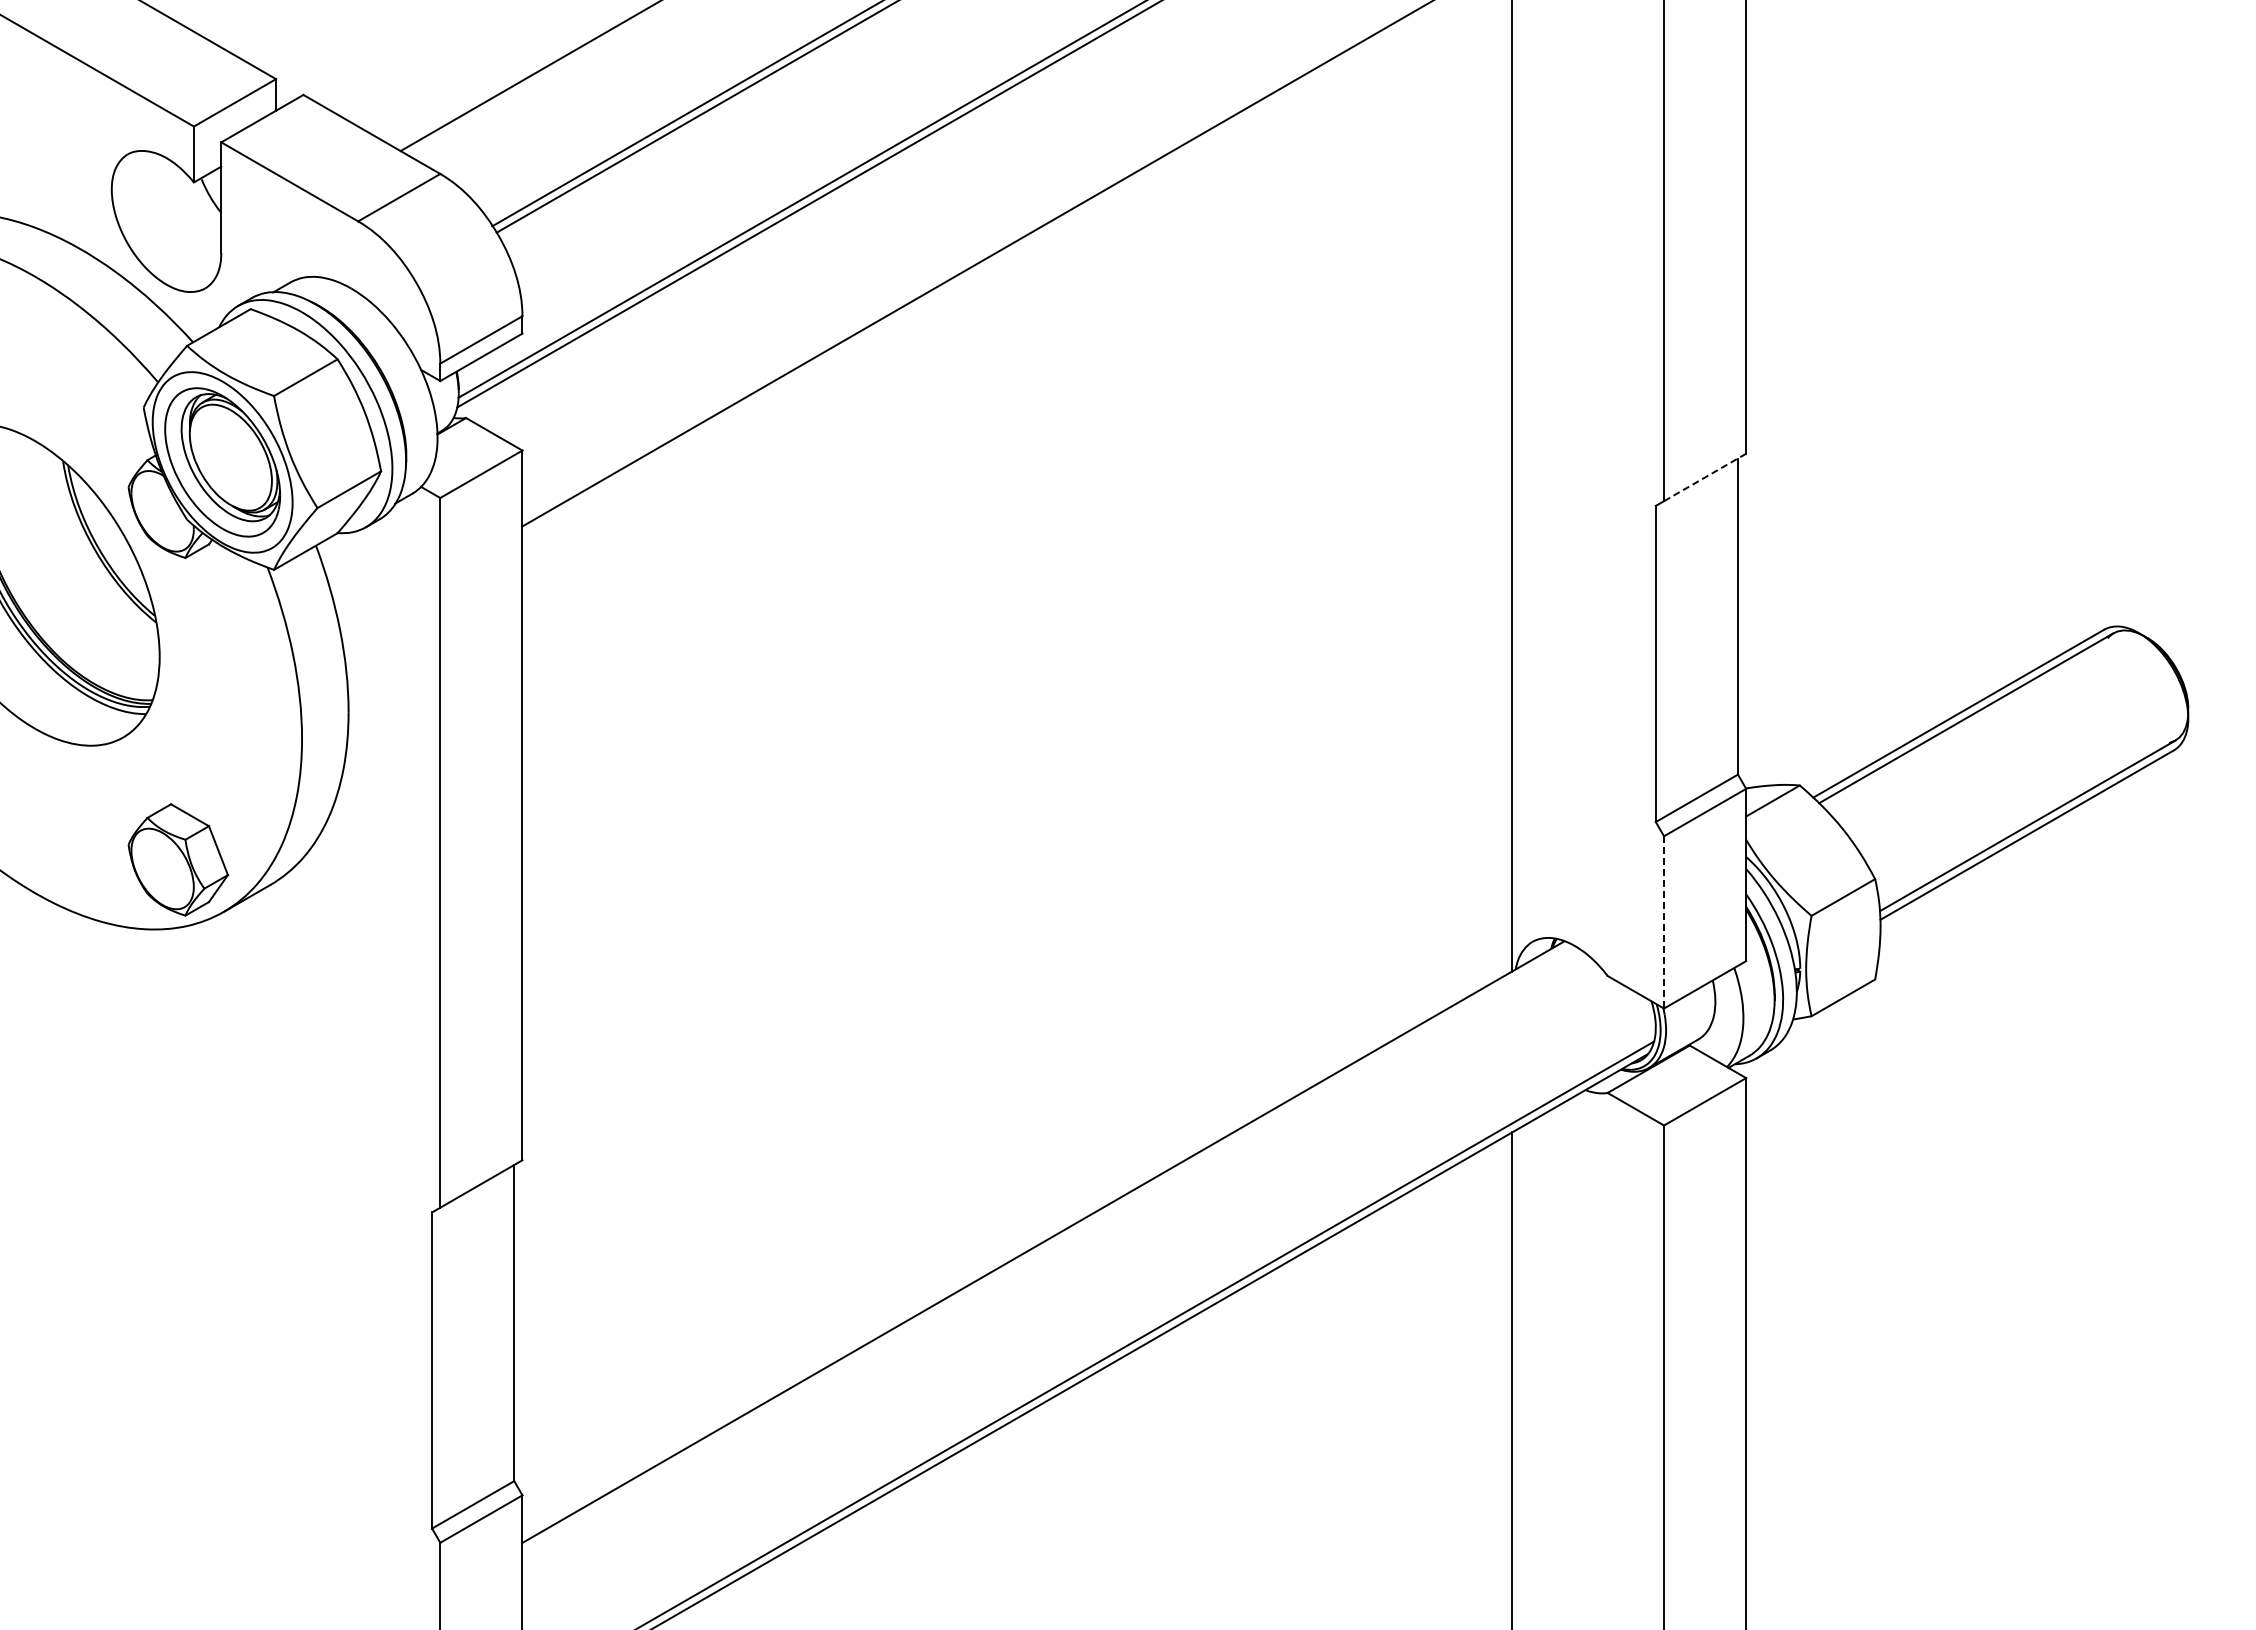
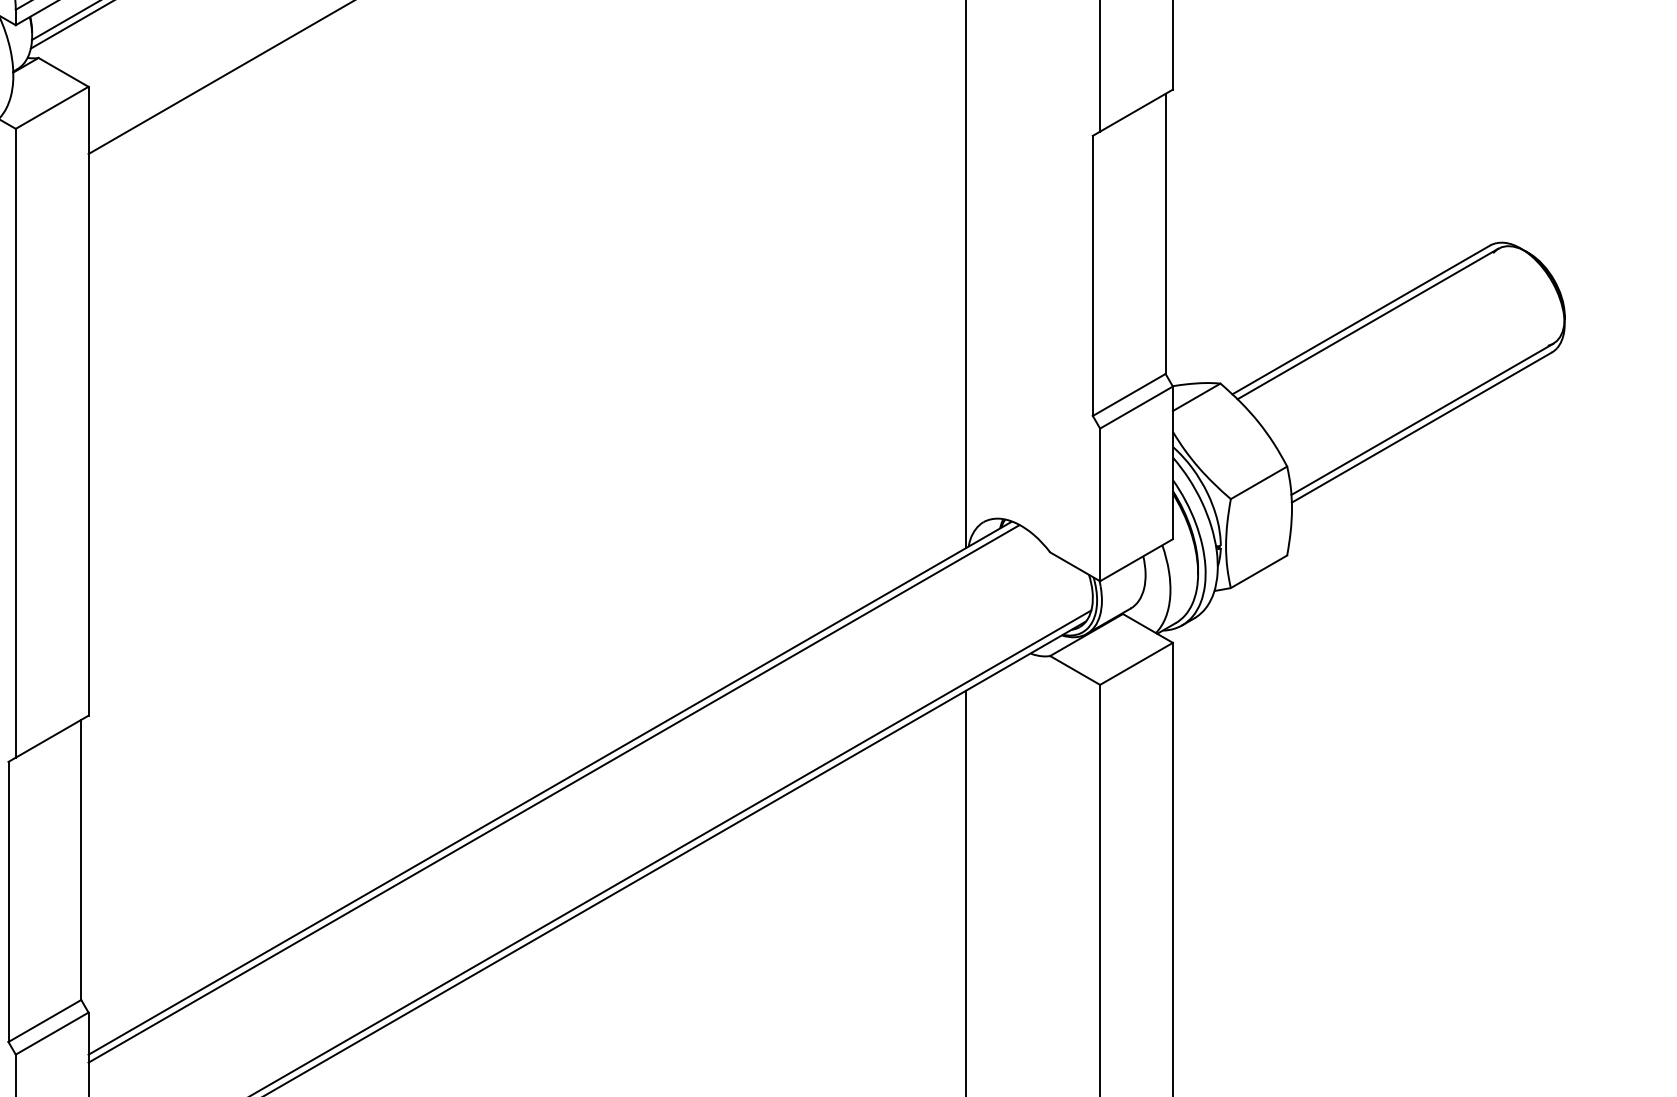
line: (1705, 477) -> (1136, 110), dashed -> solid
line: (1664, 922) -> (1100, 504), dashed -> solid
line: (1047, 1248) -> (553, 793), added

